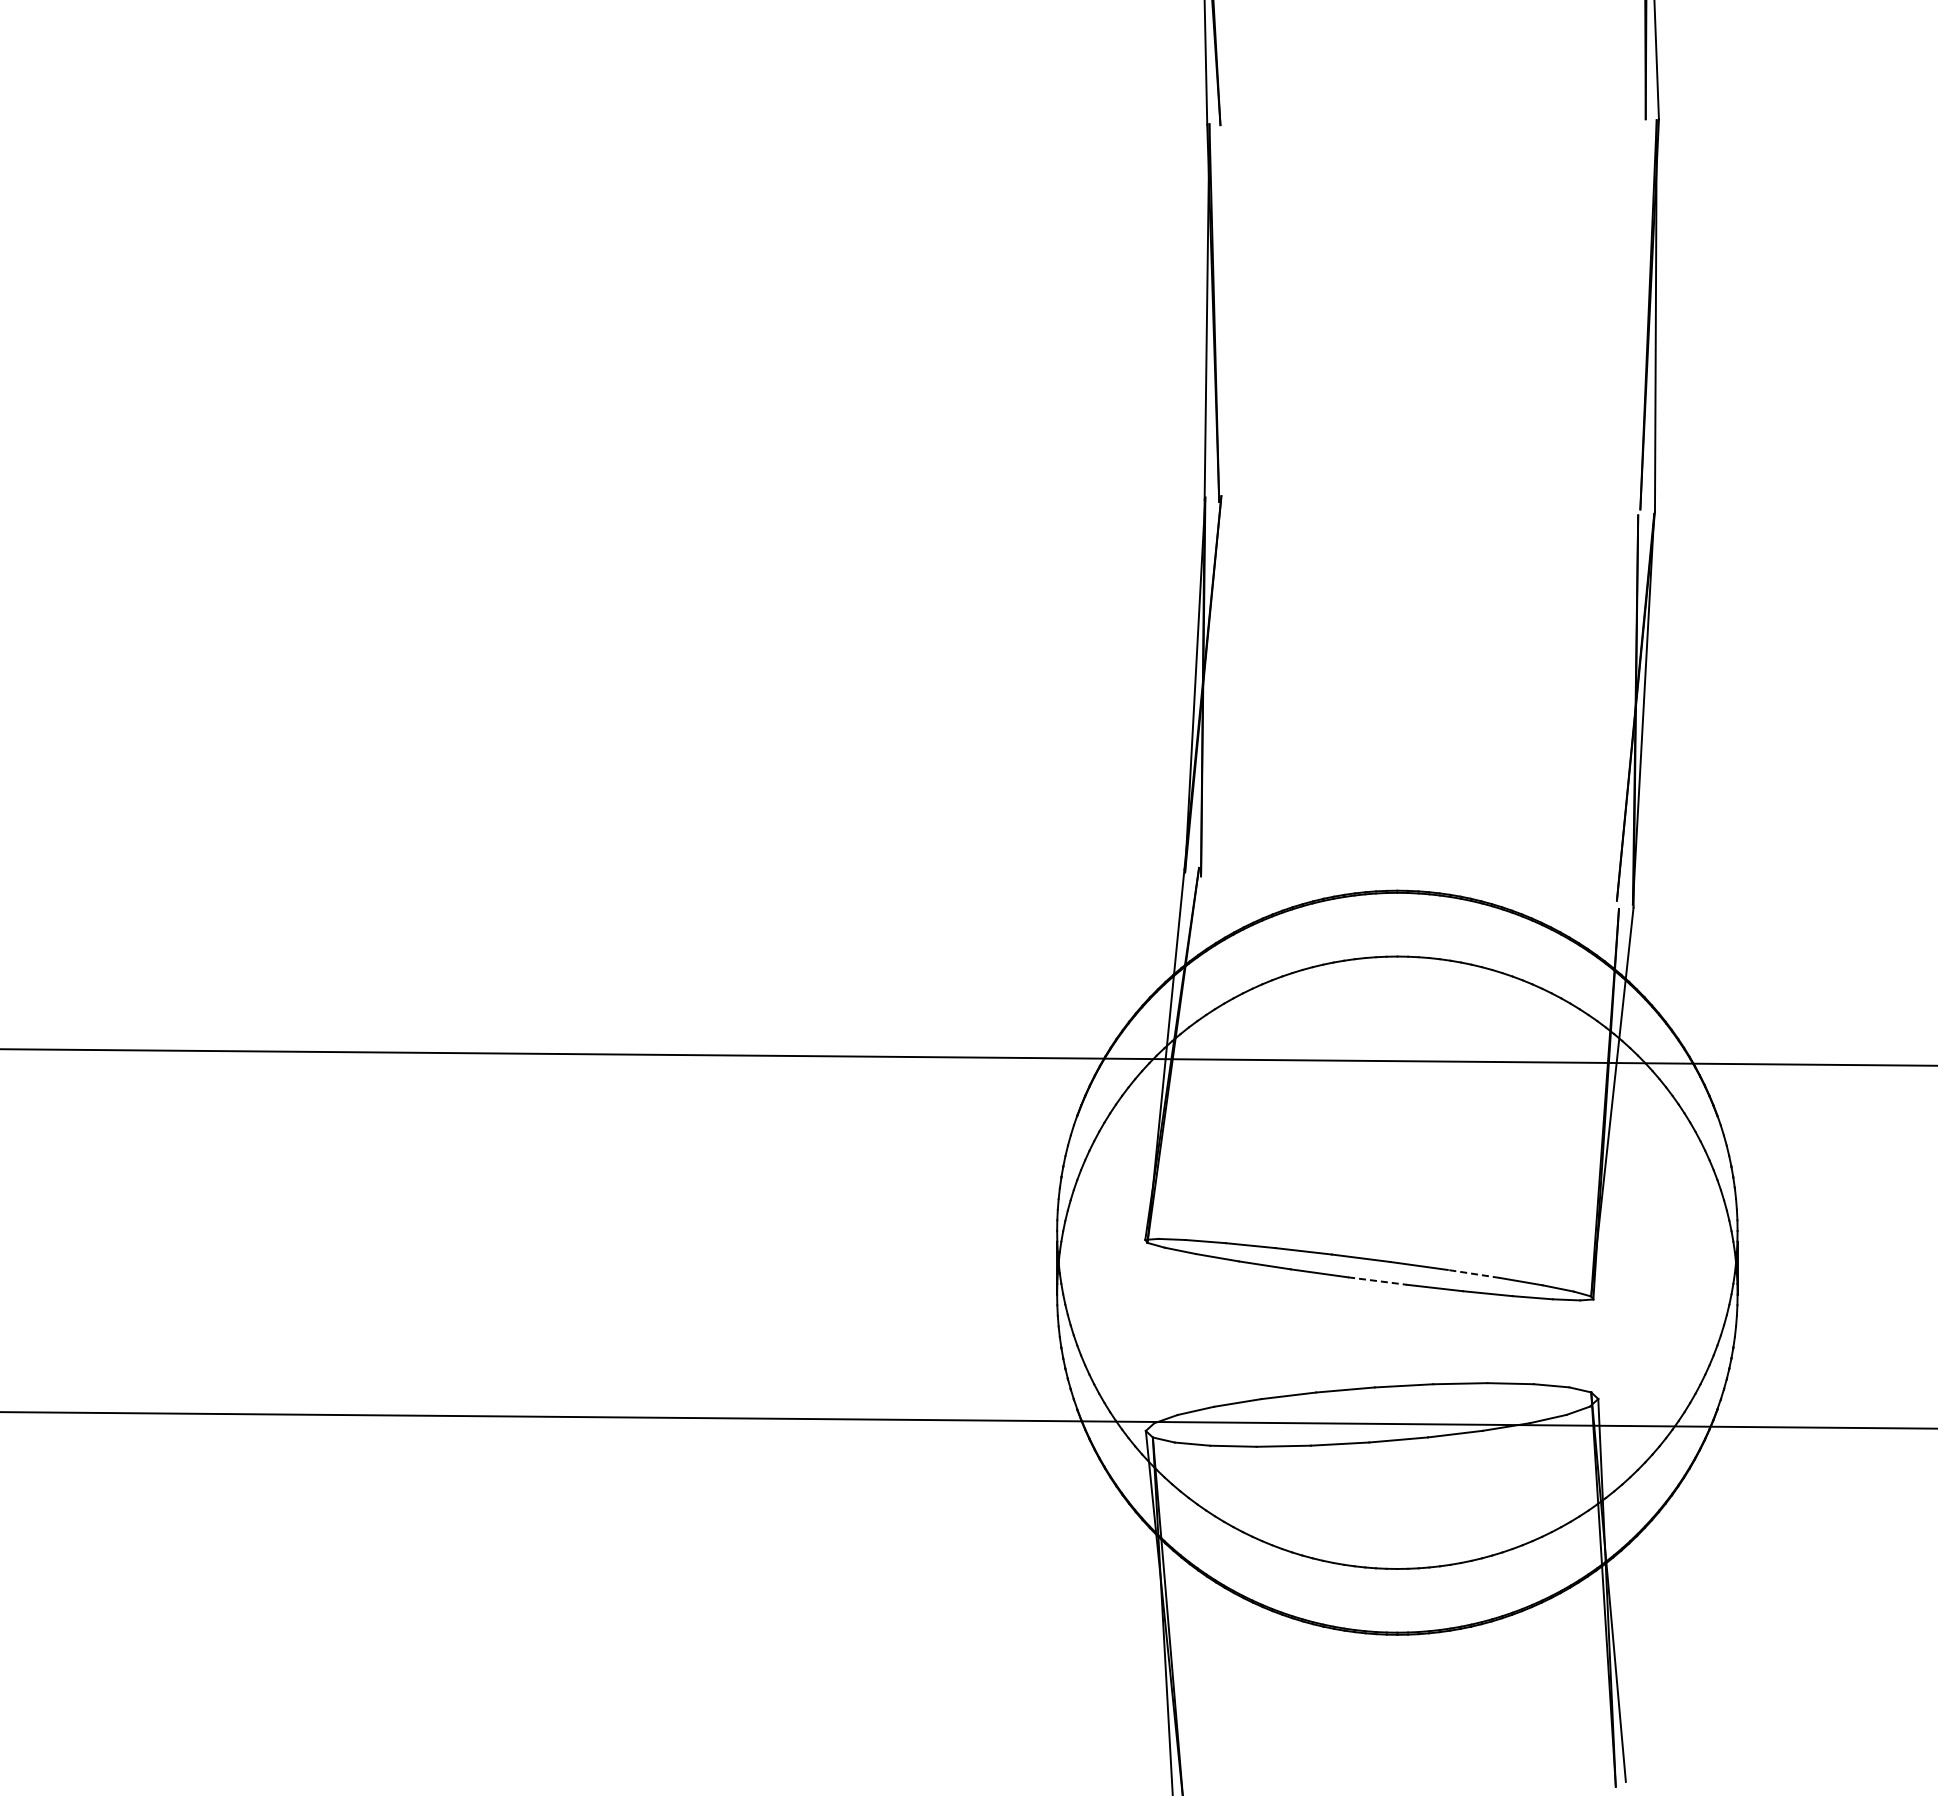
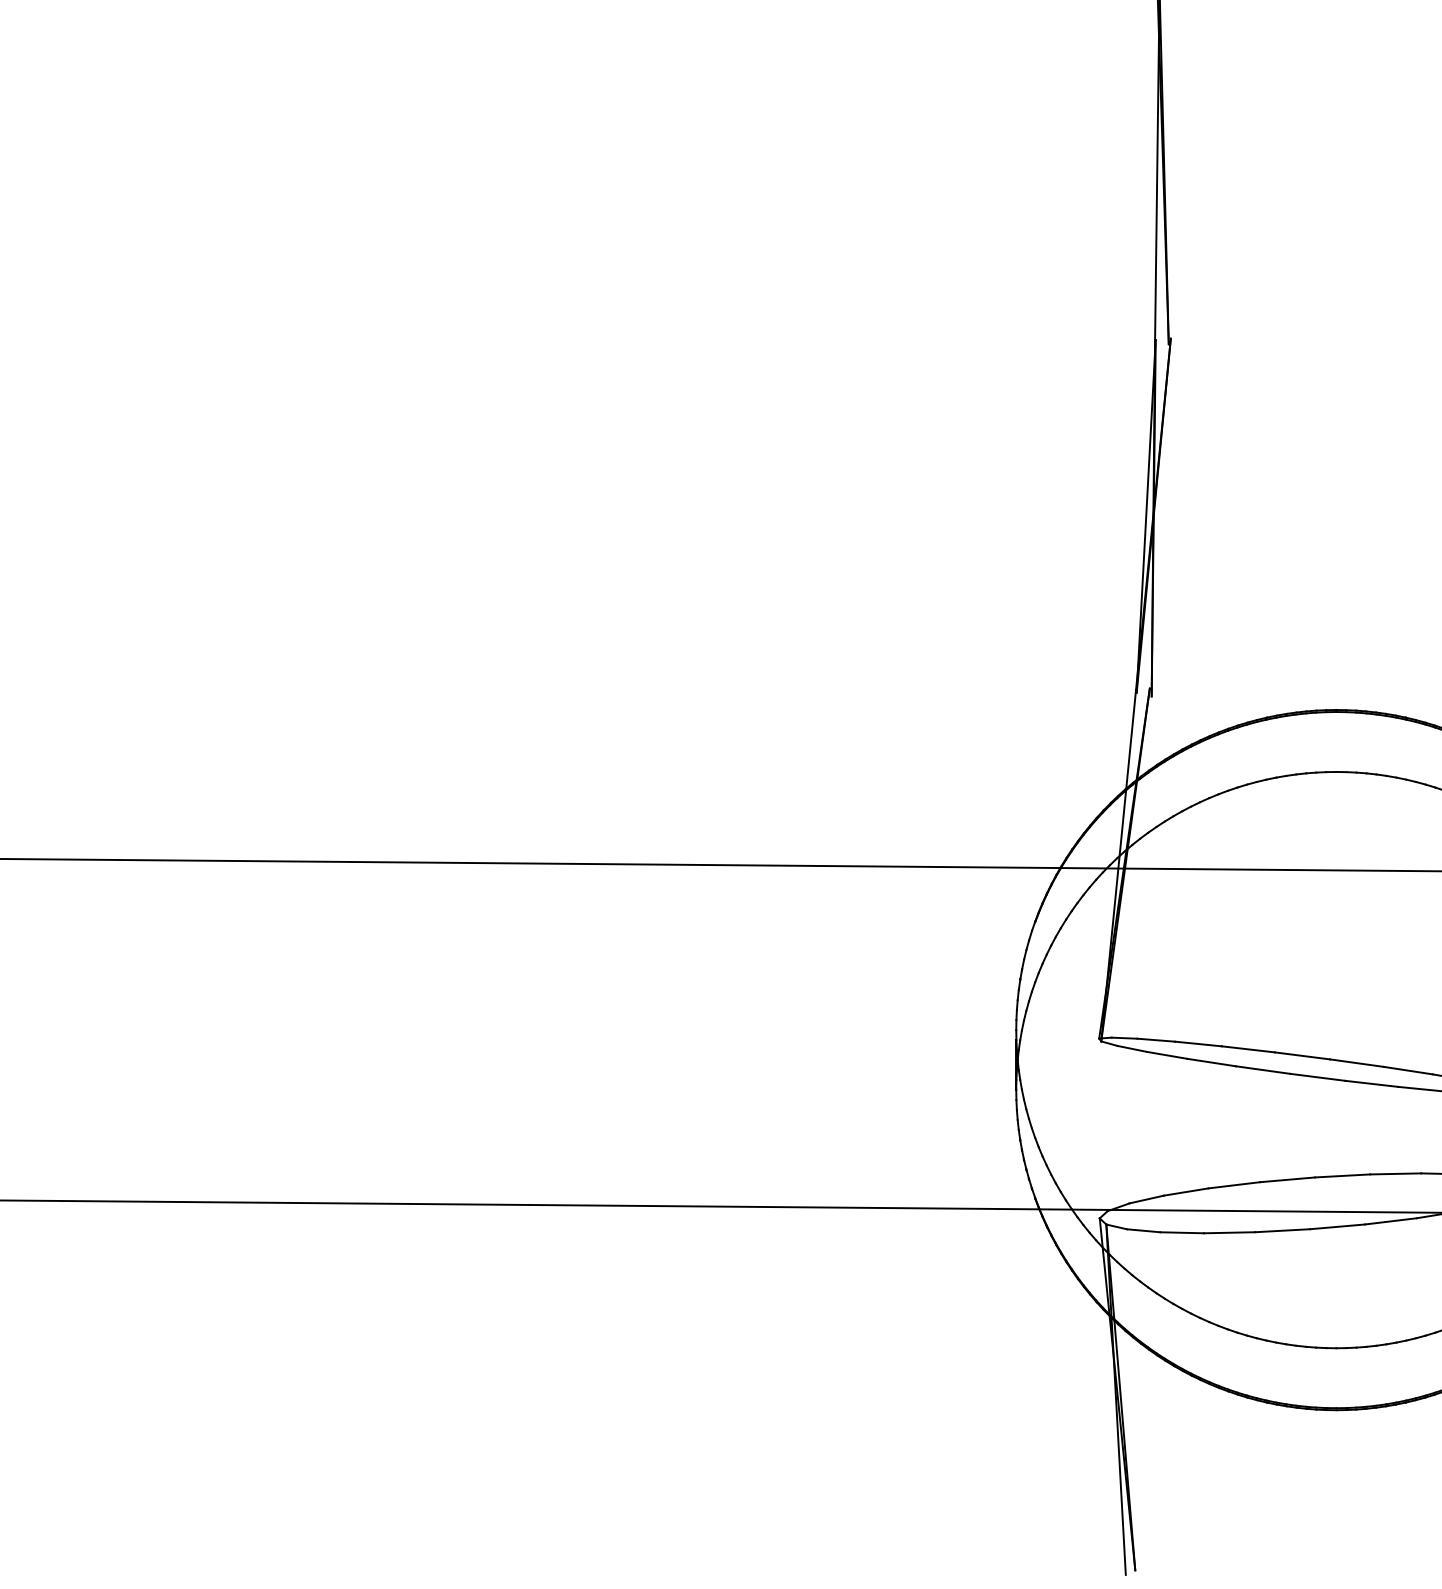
line: (1473, 1273) -> (1408, 1070), dashed -> solid
line: (1377, 1281) -> (1317, 1077), dashed -> solid

